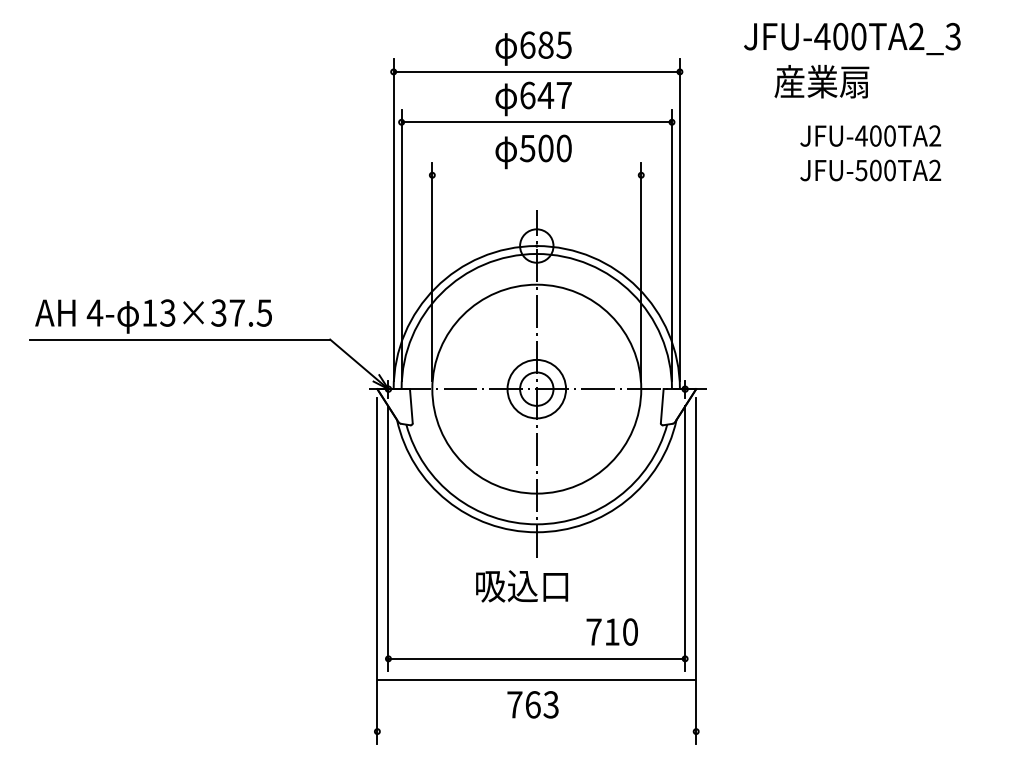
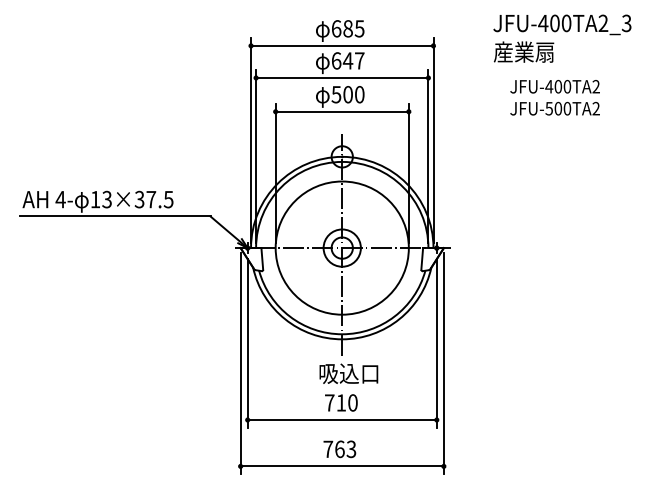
text: (852, 38) -> (562, 24), moved
line: (537, 174) -> (342, 111), added
text: (521, 585) -> (348, 373), moved
text: (612, 631) -> (341, 402), moved
line: (537, 680) -> (342, 466), moved

